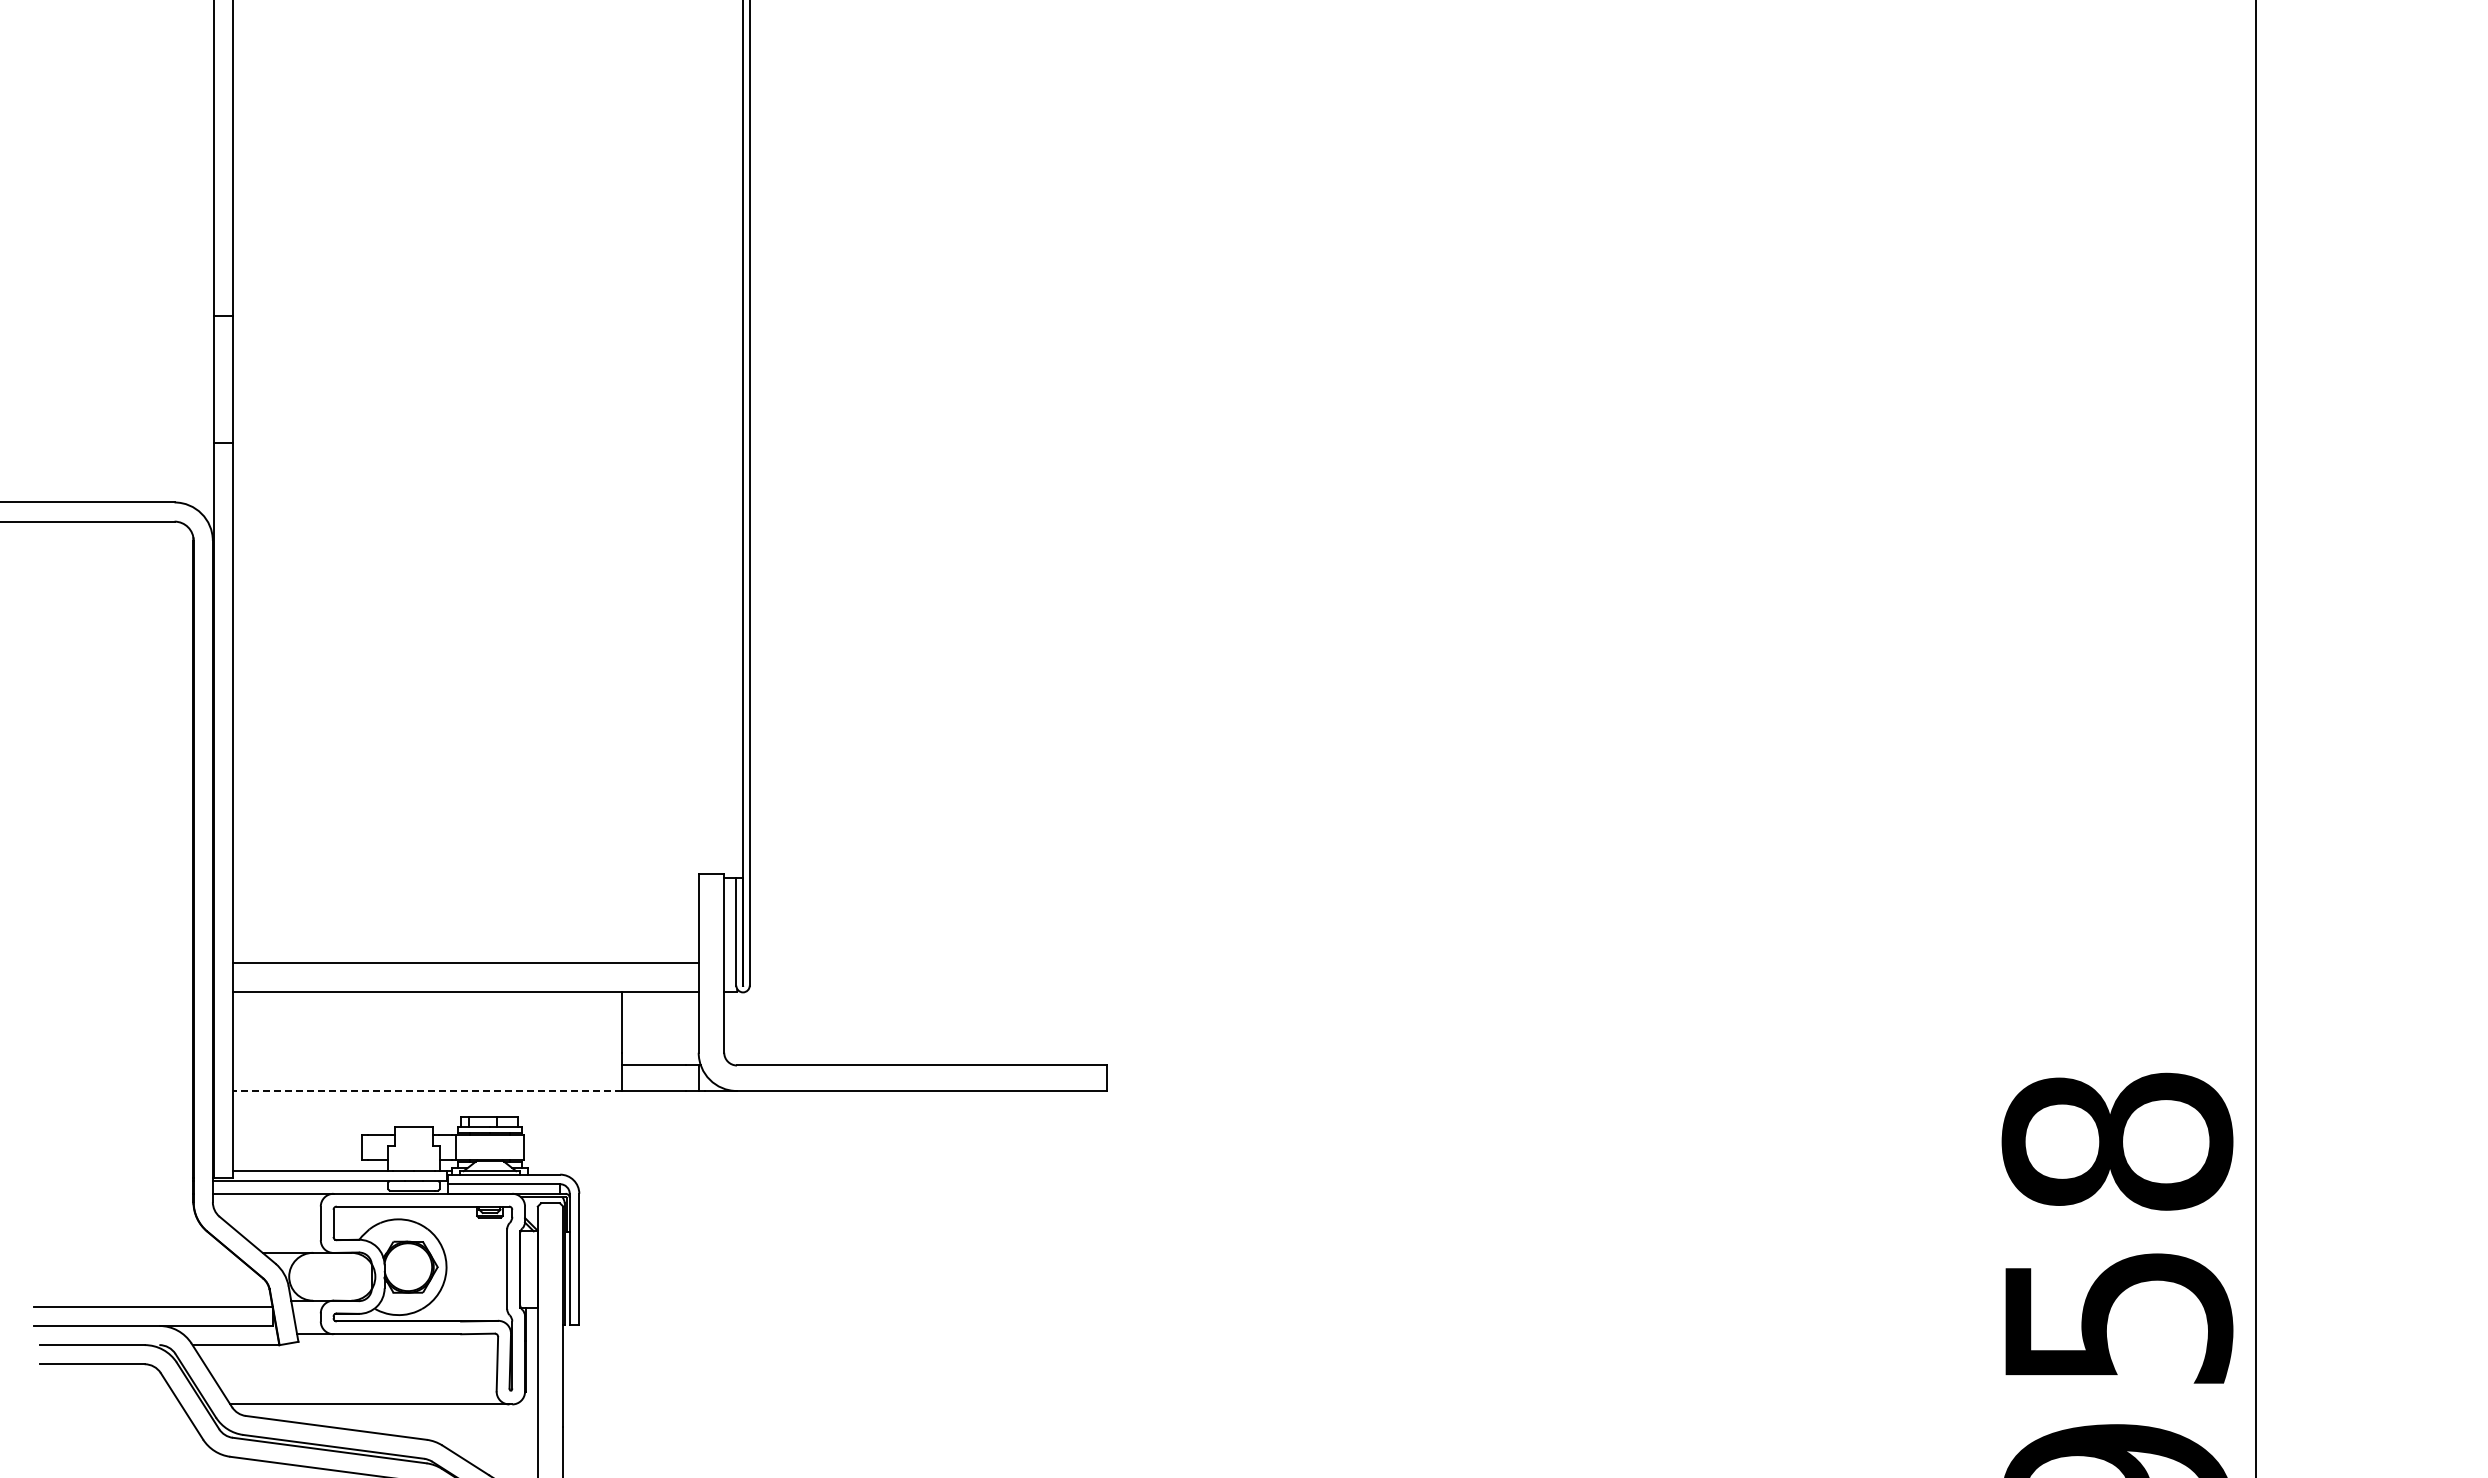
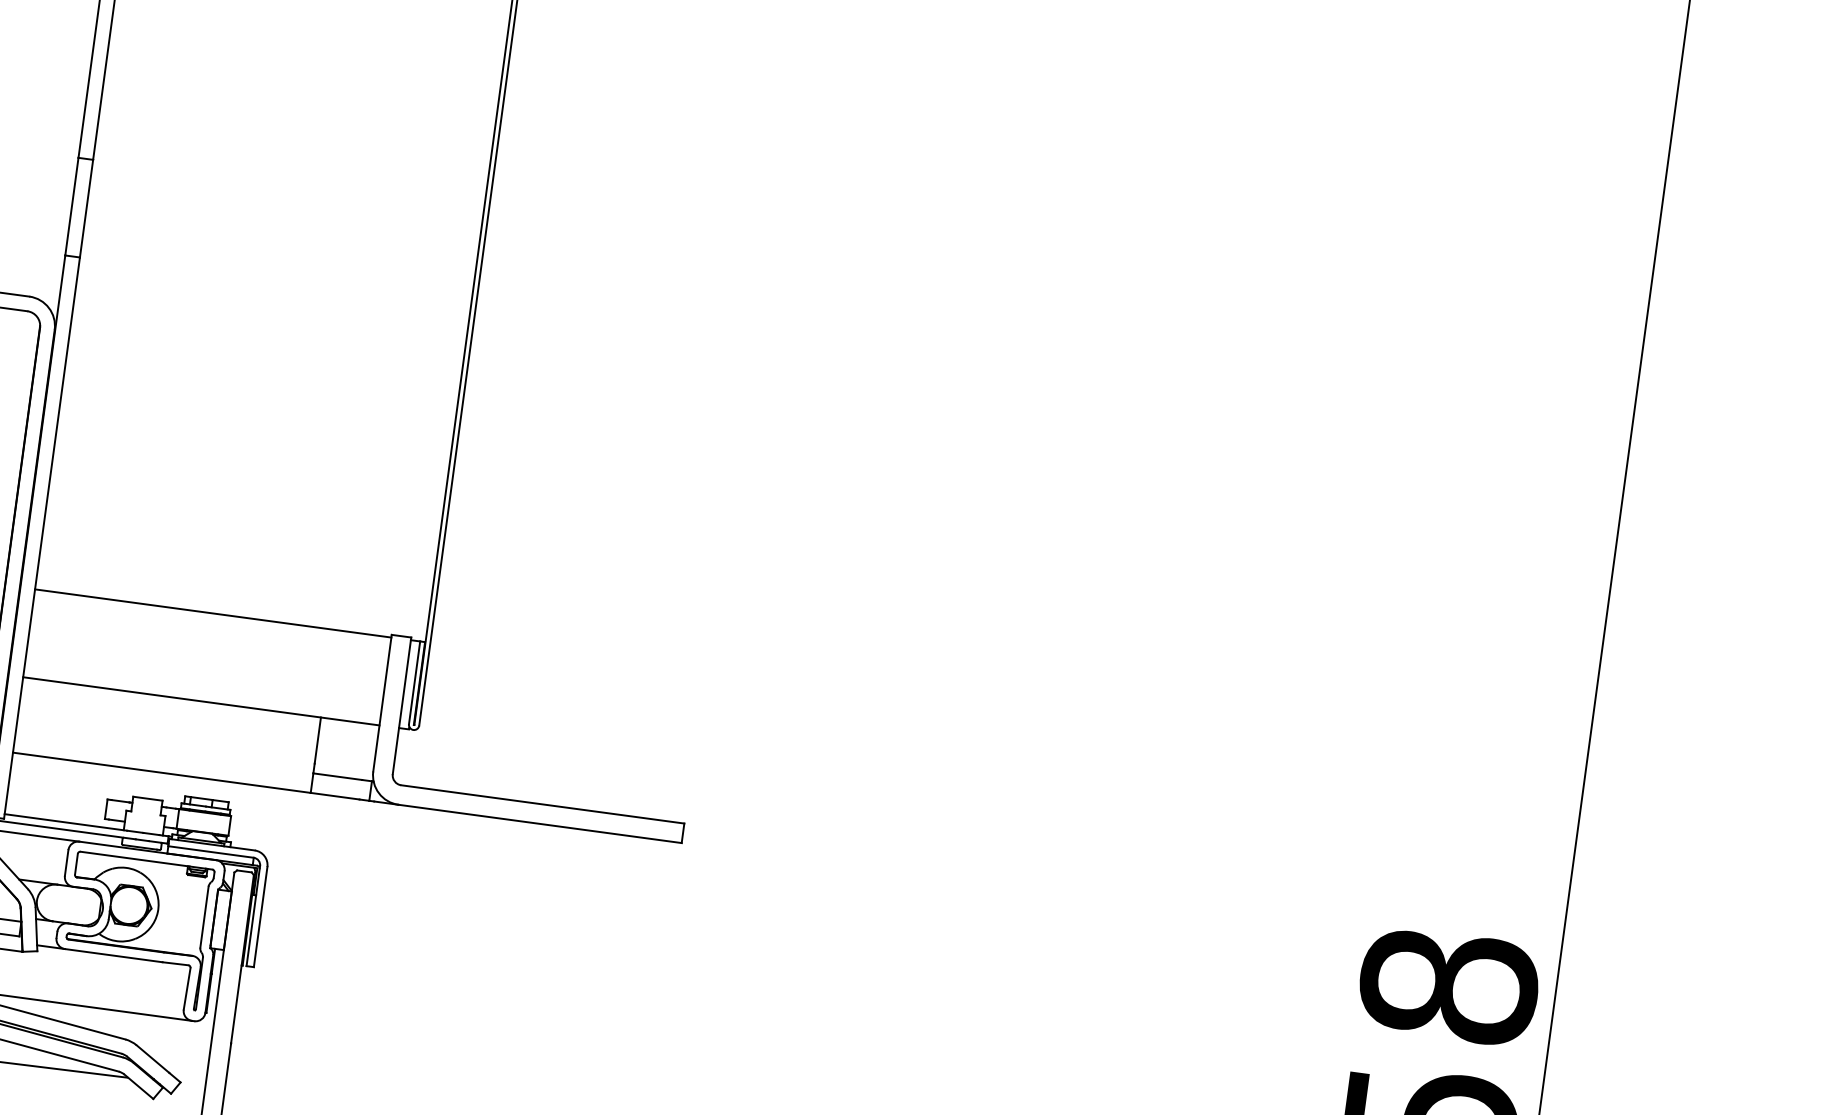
line: (465, 962) -> (213, 613), moved
line: (427, 1091) -> (161, 773), dashed -> solid

